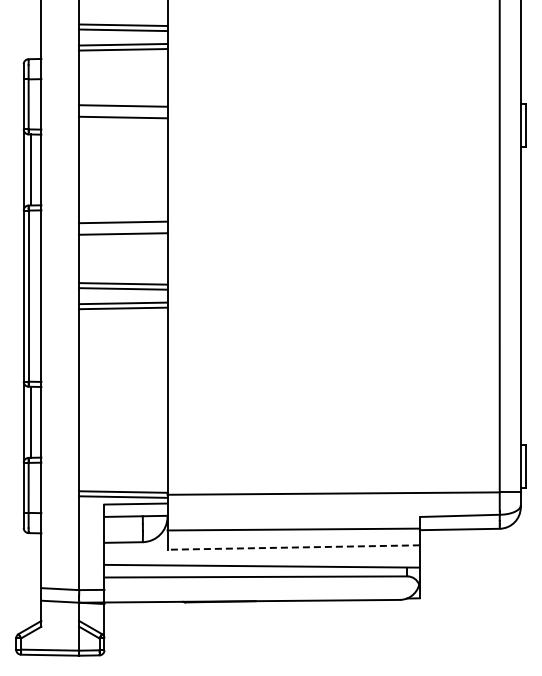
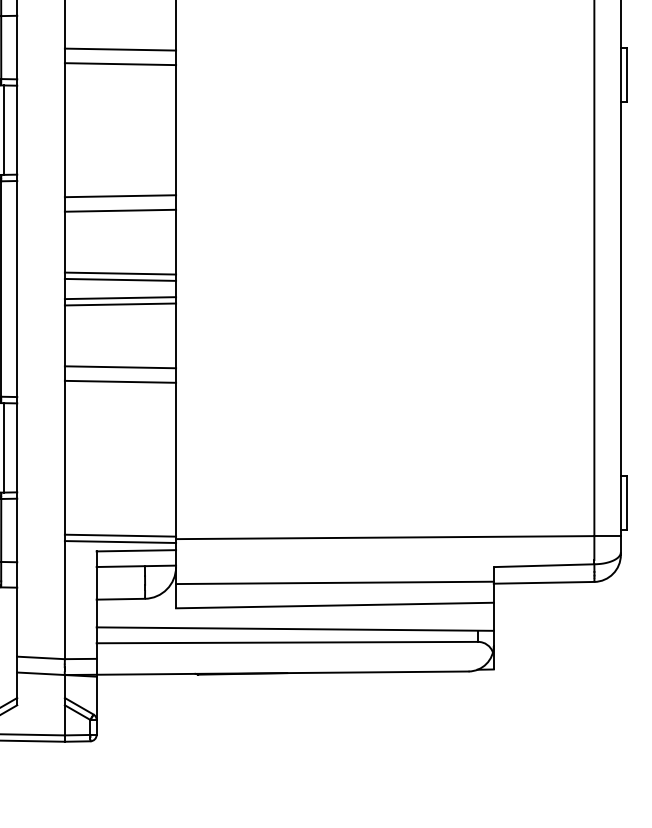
line: (123, 358) -> (120, 367), added
line: (123, 369) -> (120, 381), added
line: (293, 547) -> (334, 605), dashed -> solid

